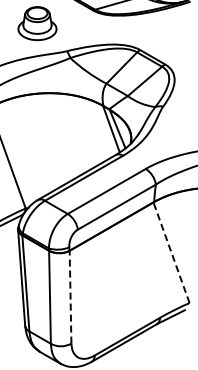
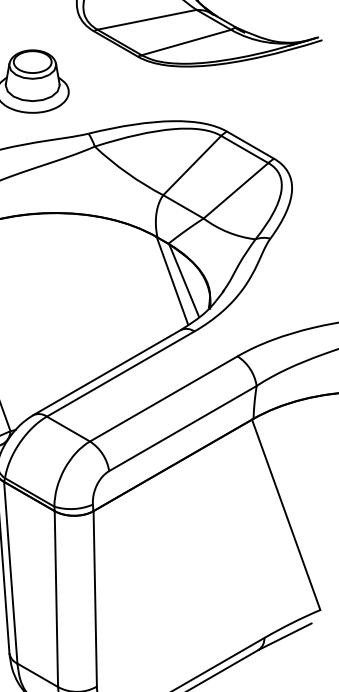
line: (171, 252) -> (286, 514), dashed -> solid
line: (70, 296) -> (95, 597), dashed -> solid

